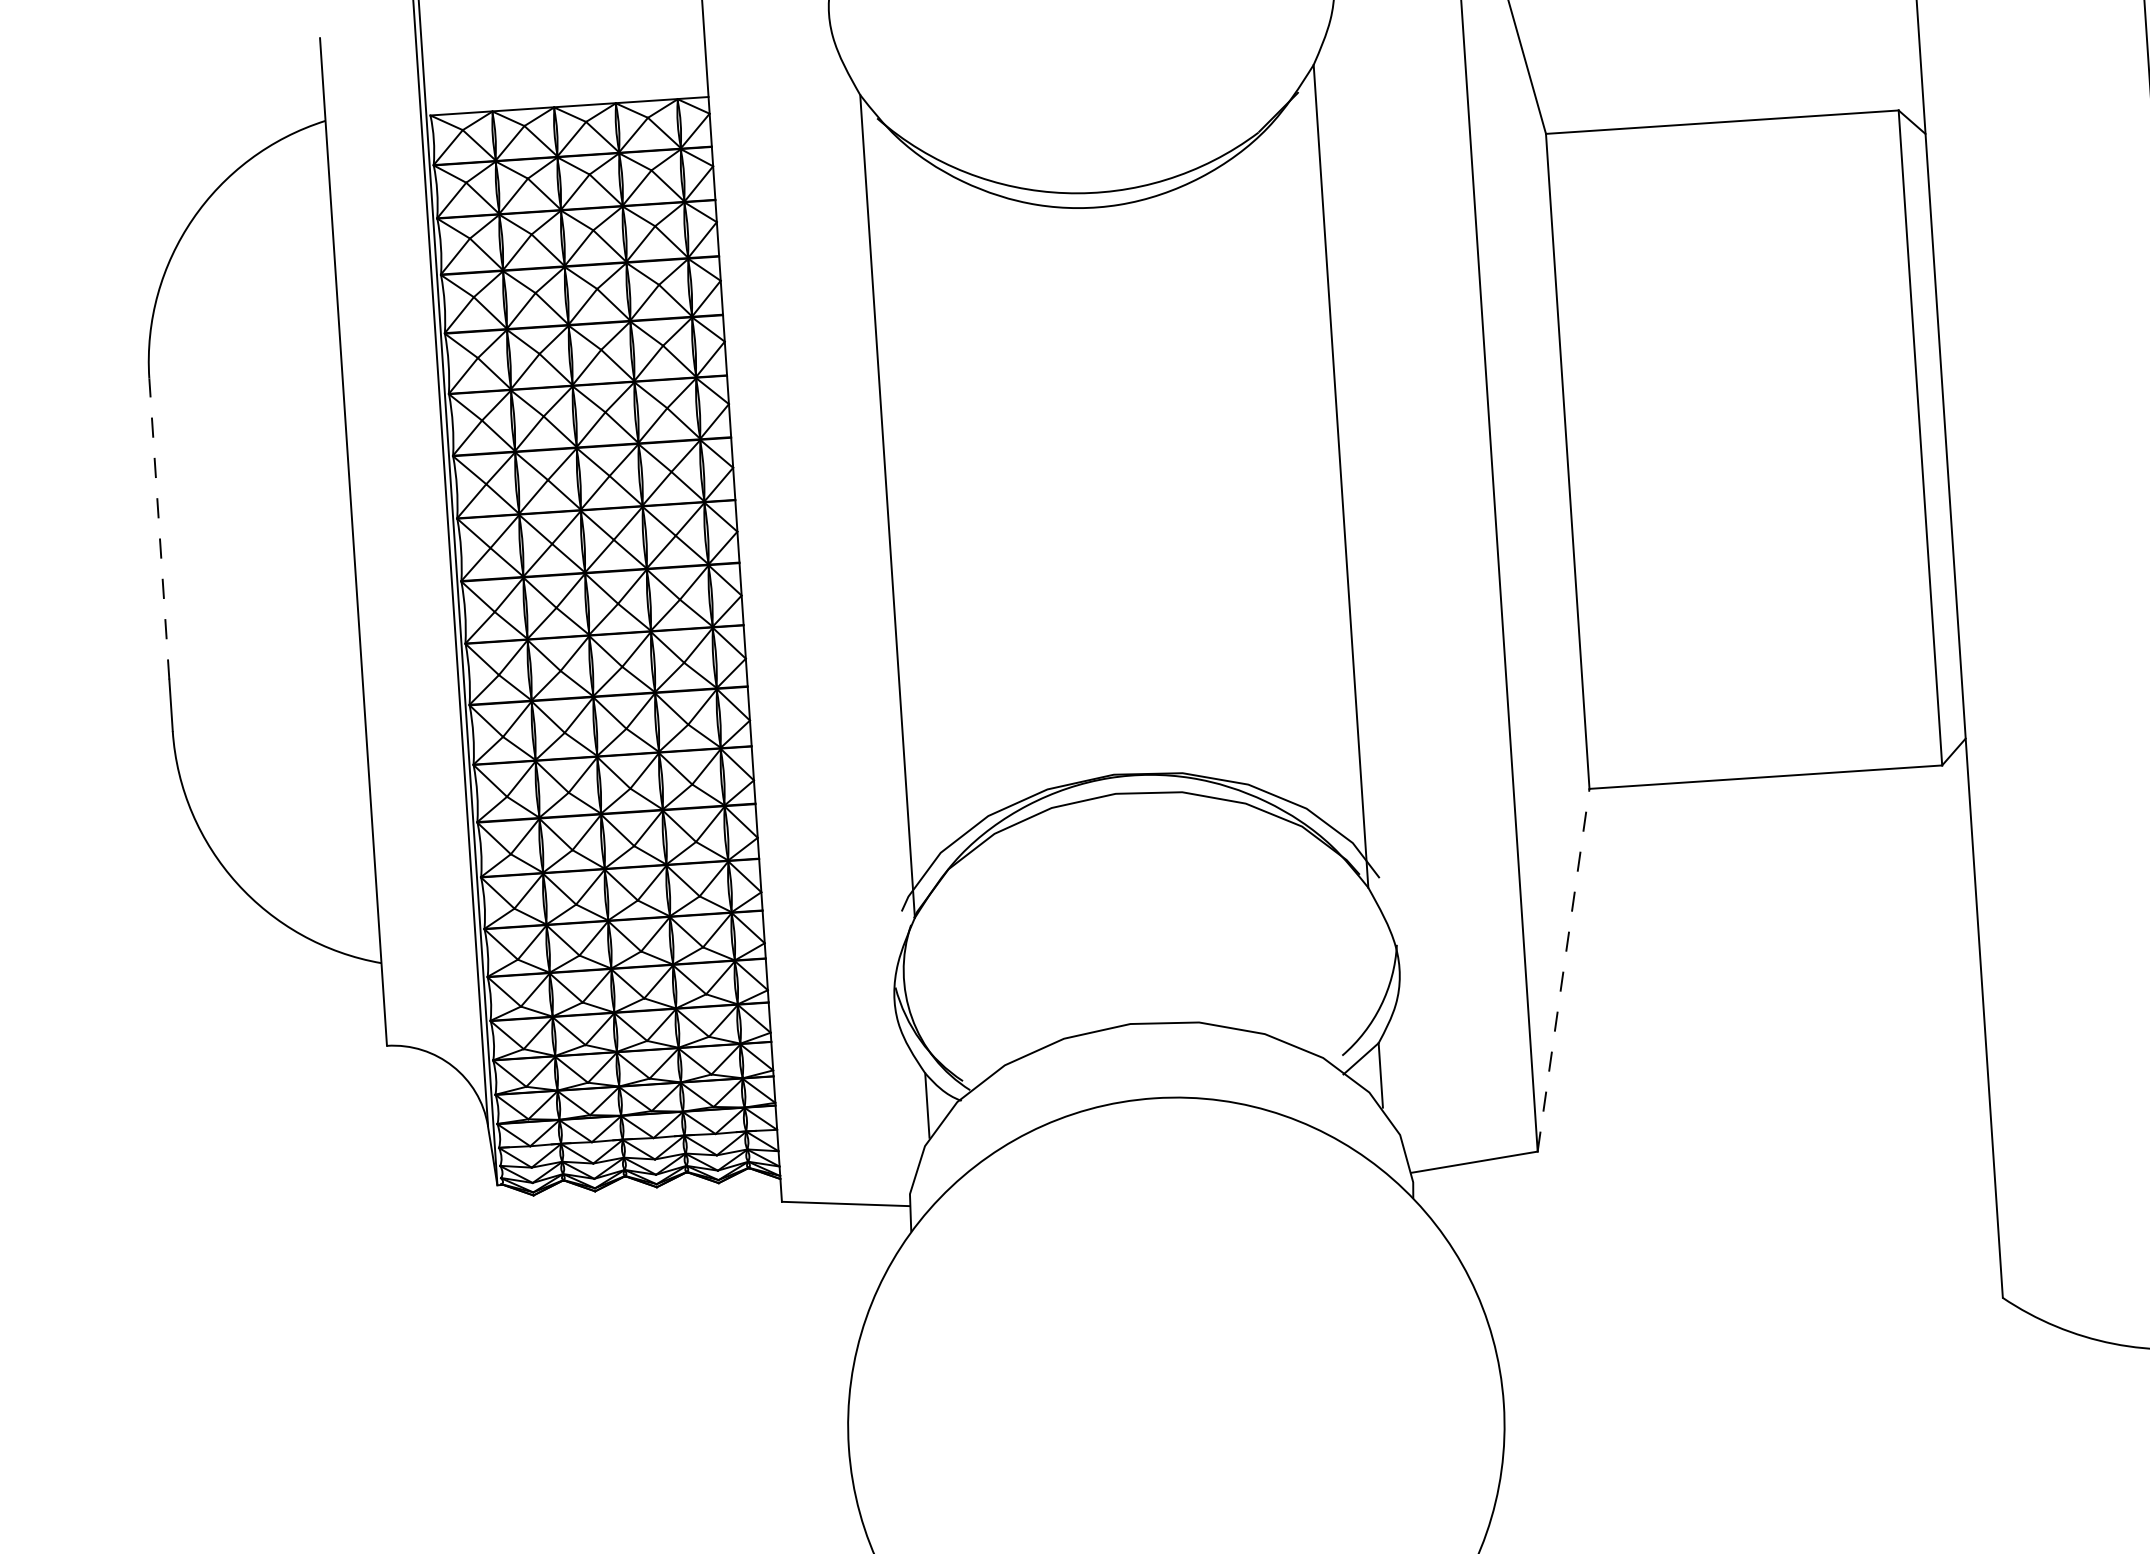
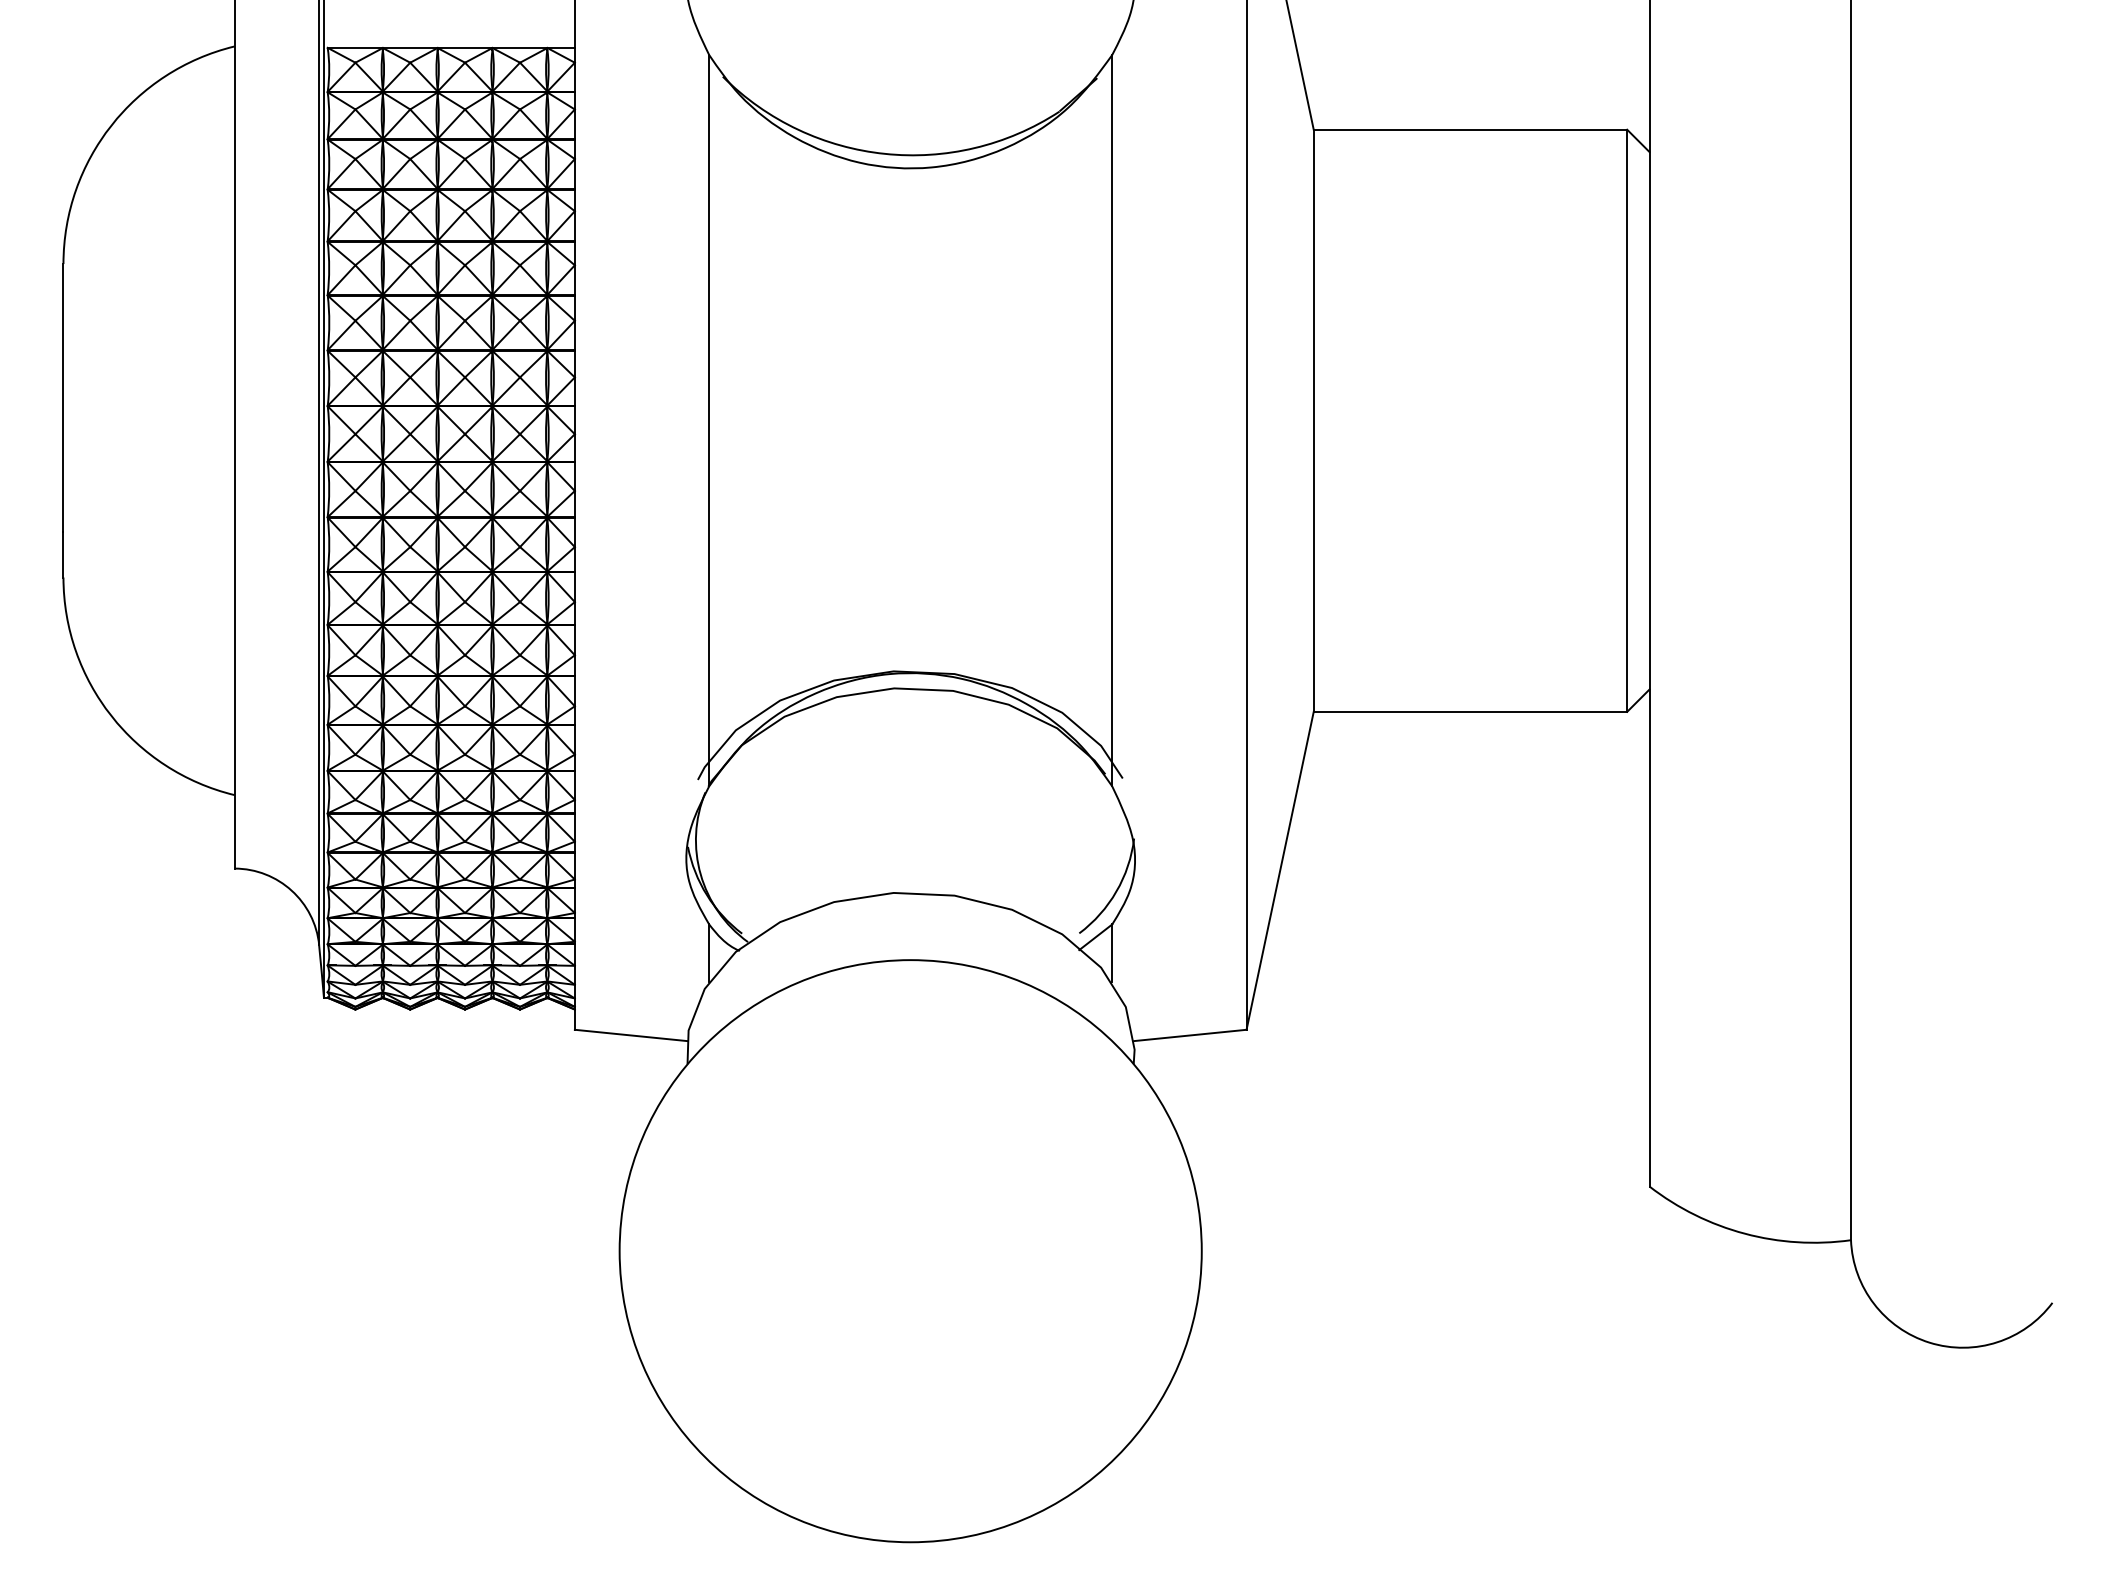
line: (159, 528) -> (63, 397), dashed -> solid
line: (1563, 969) -> (1280, 870), dashed -> solid

